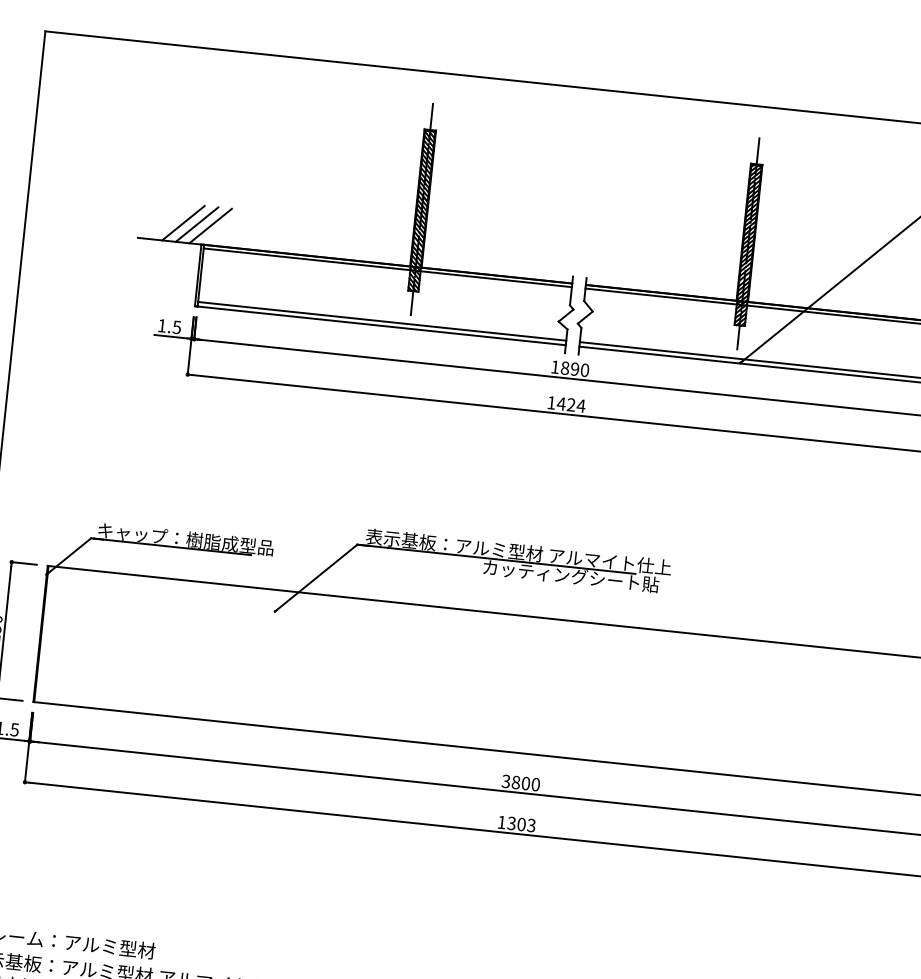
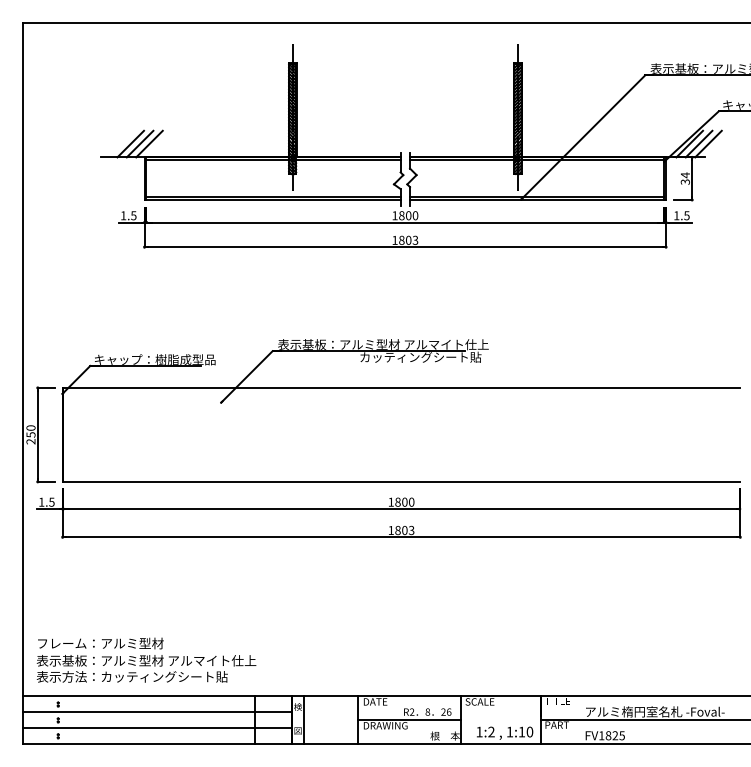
text: (574, 368) -> (408, 215), 1890 -> 1800
text: (571, 403) -> (408, 239), 1424 -> 1803
text: (505, 780) -> (390, 501), 3800 -> 1800
text: (510, 823) -> (397, 530), 1303 -> 1803

